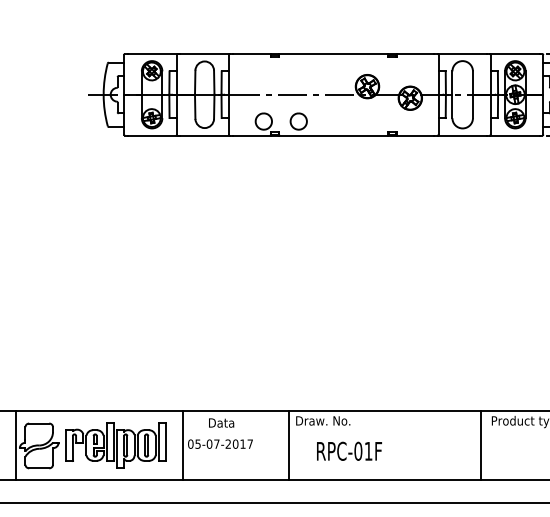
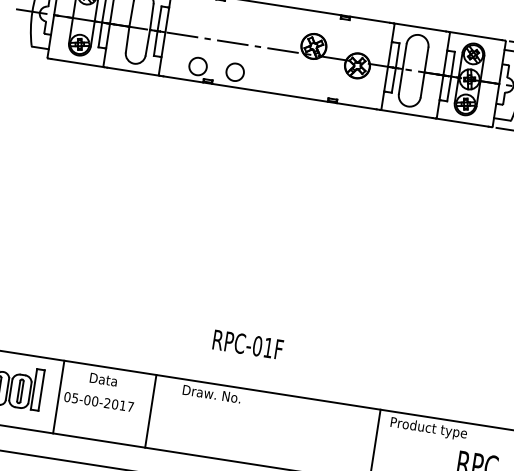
text: (216, 443) -> (94, 400), 05-07-2017 -> 05-00-2017
line: (289, 445) -> (150, 411), moved
text: (349, 450) -> (248, 343), moved

